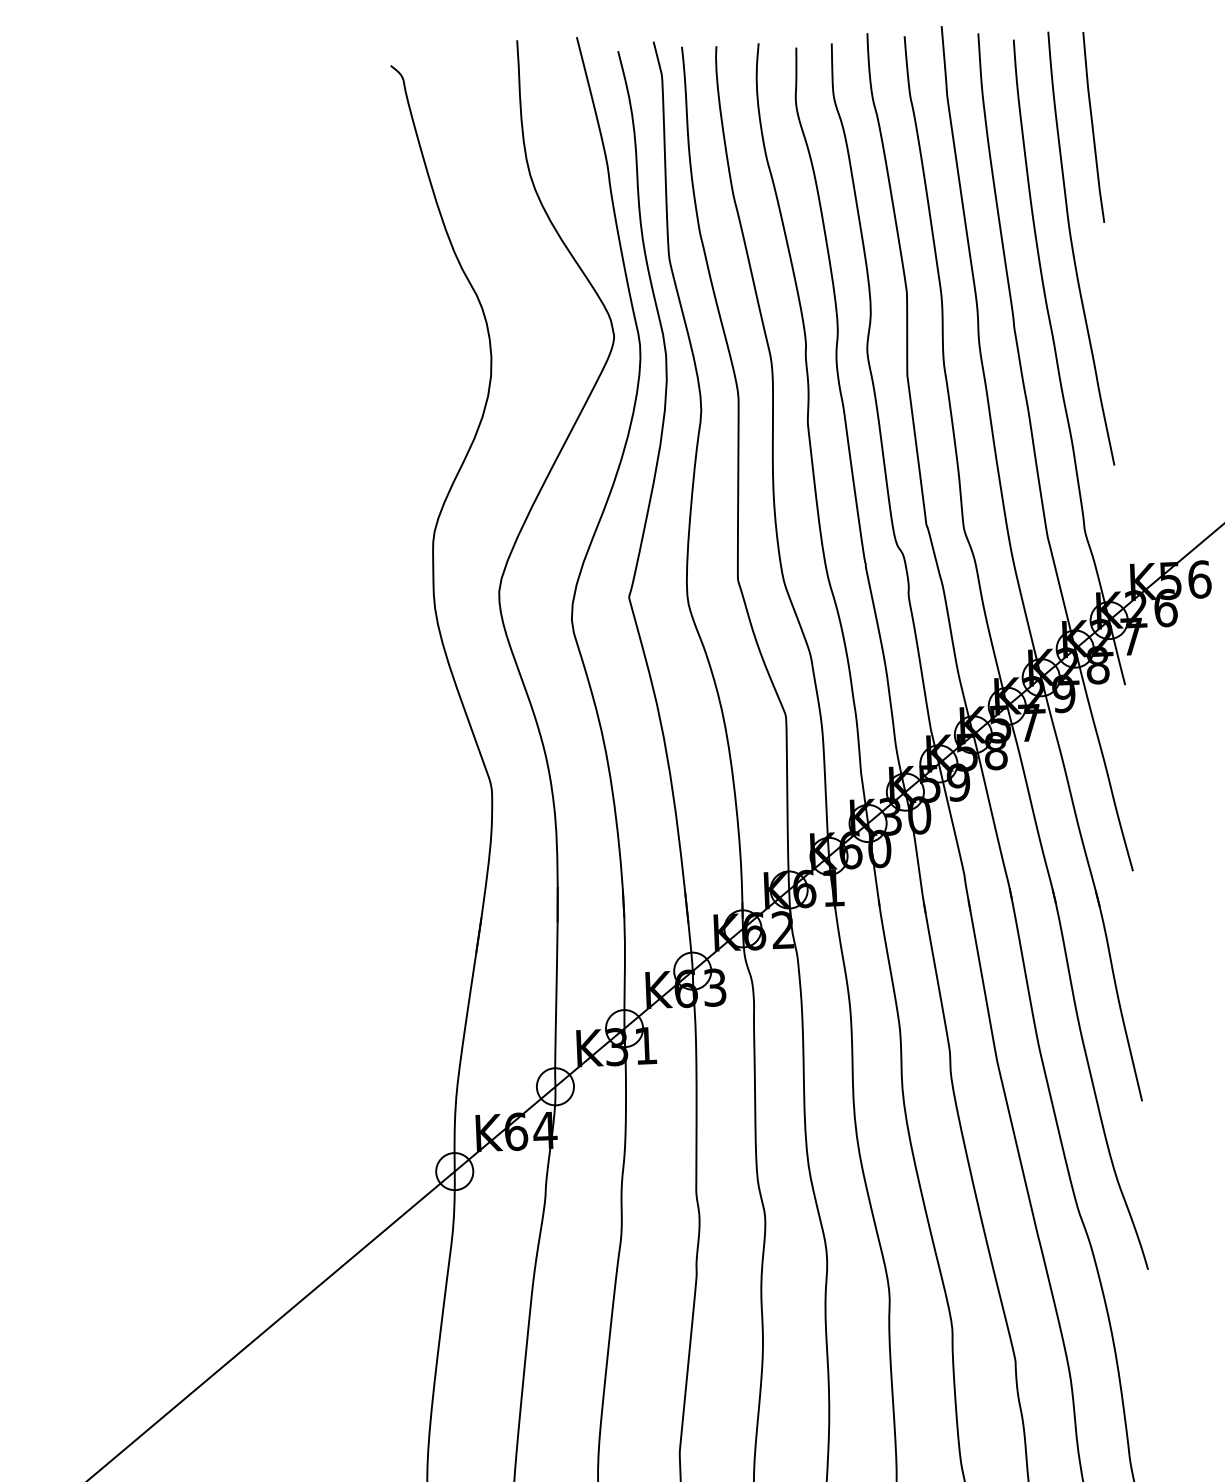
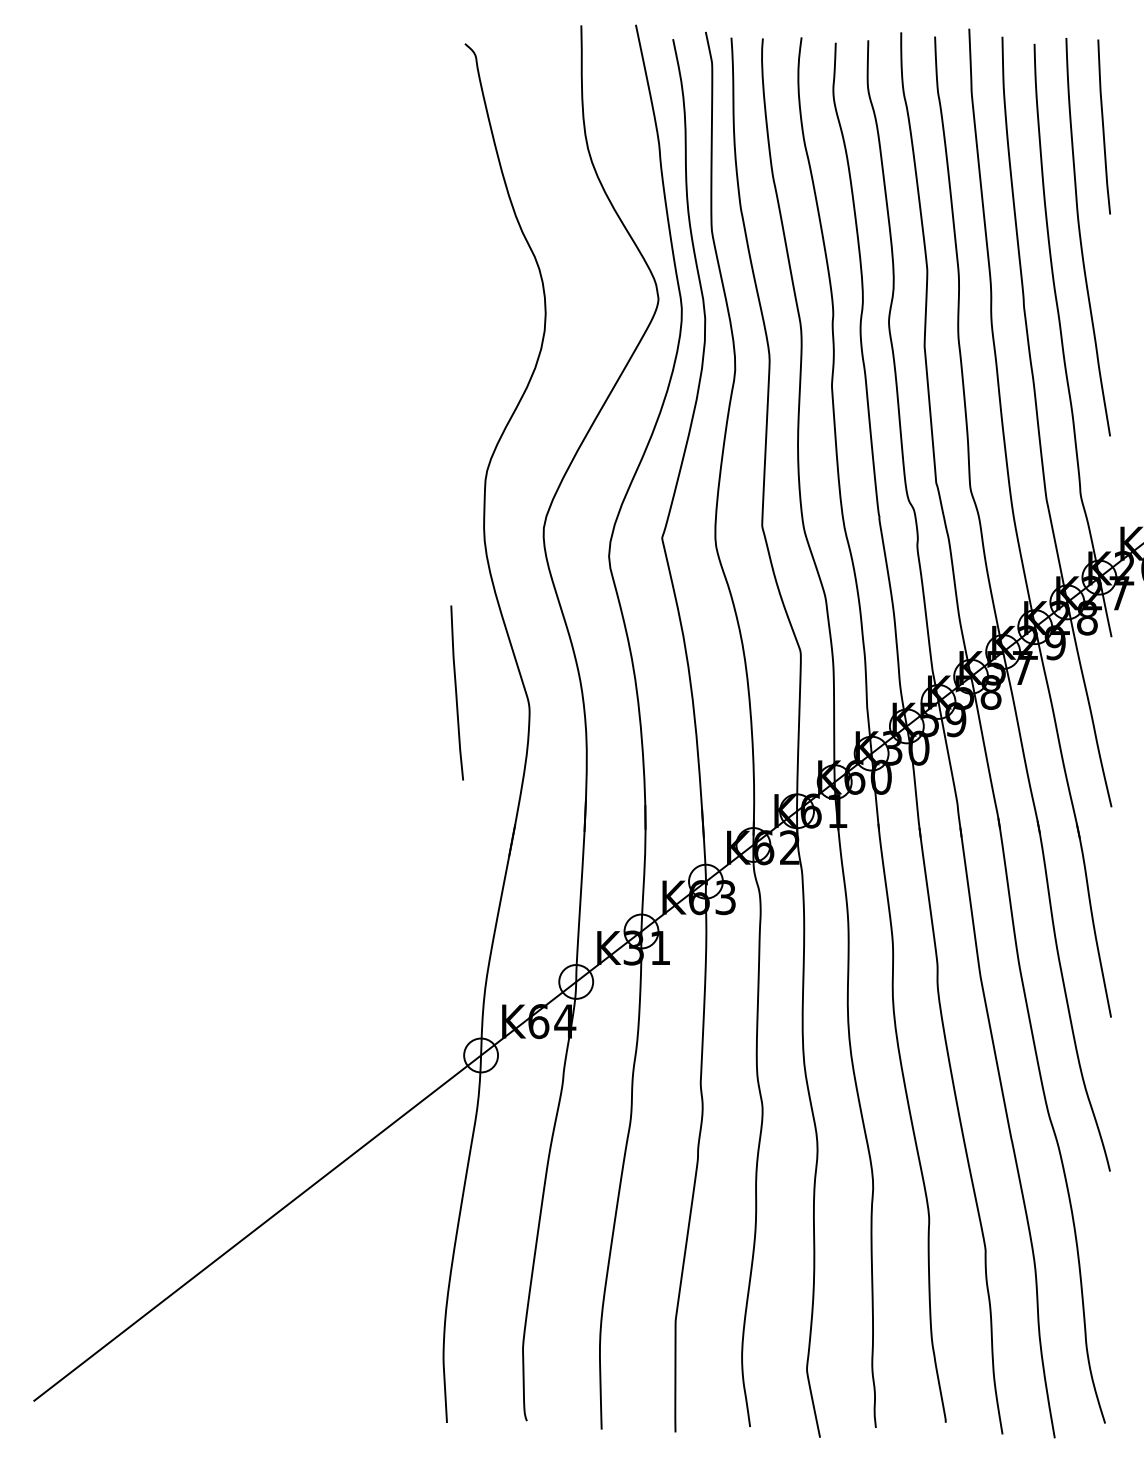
curve: (411, 775) -> (456, 692), added

